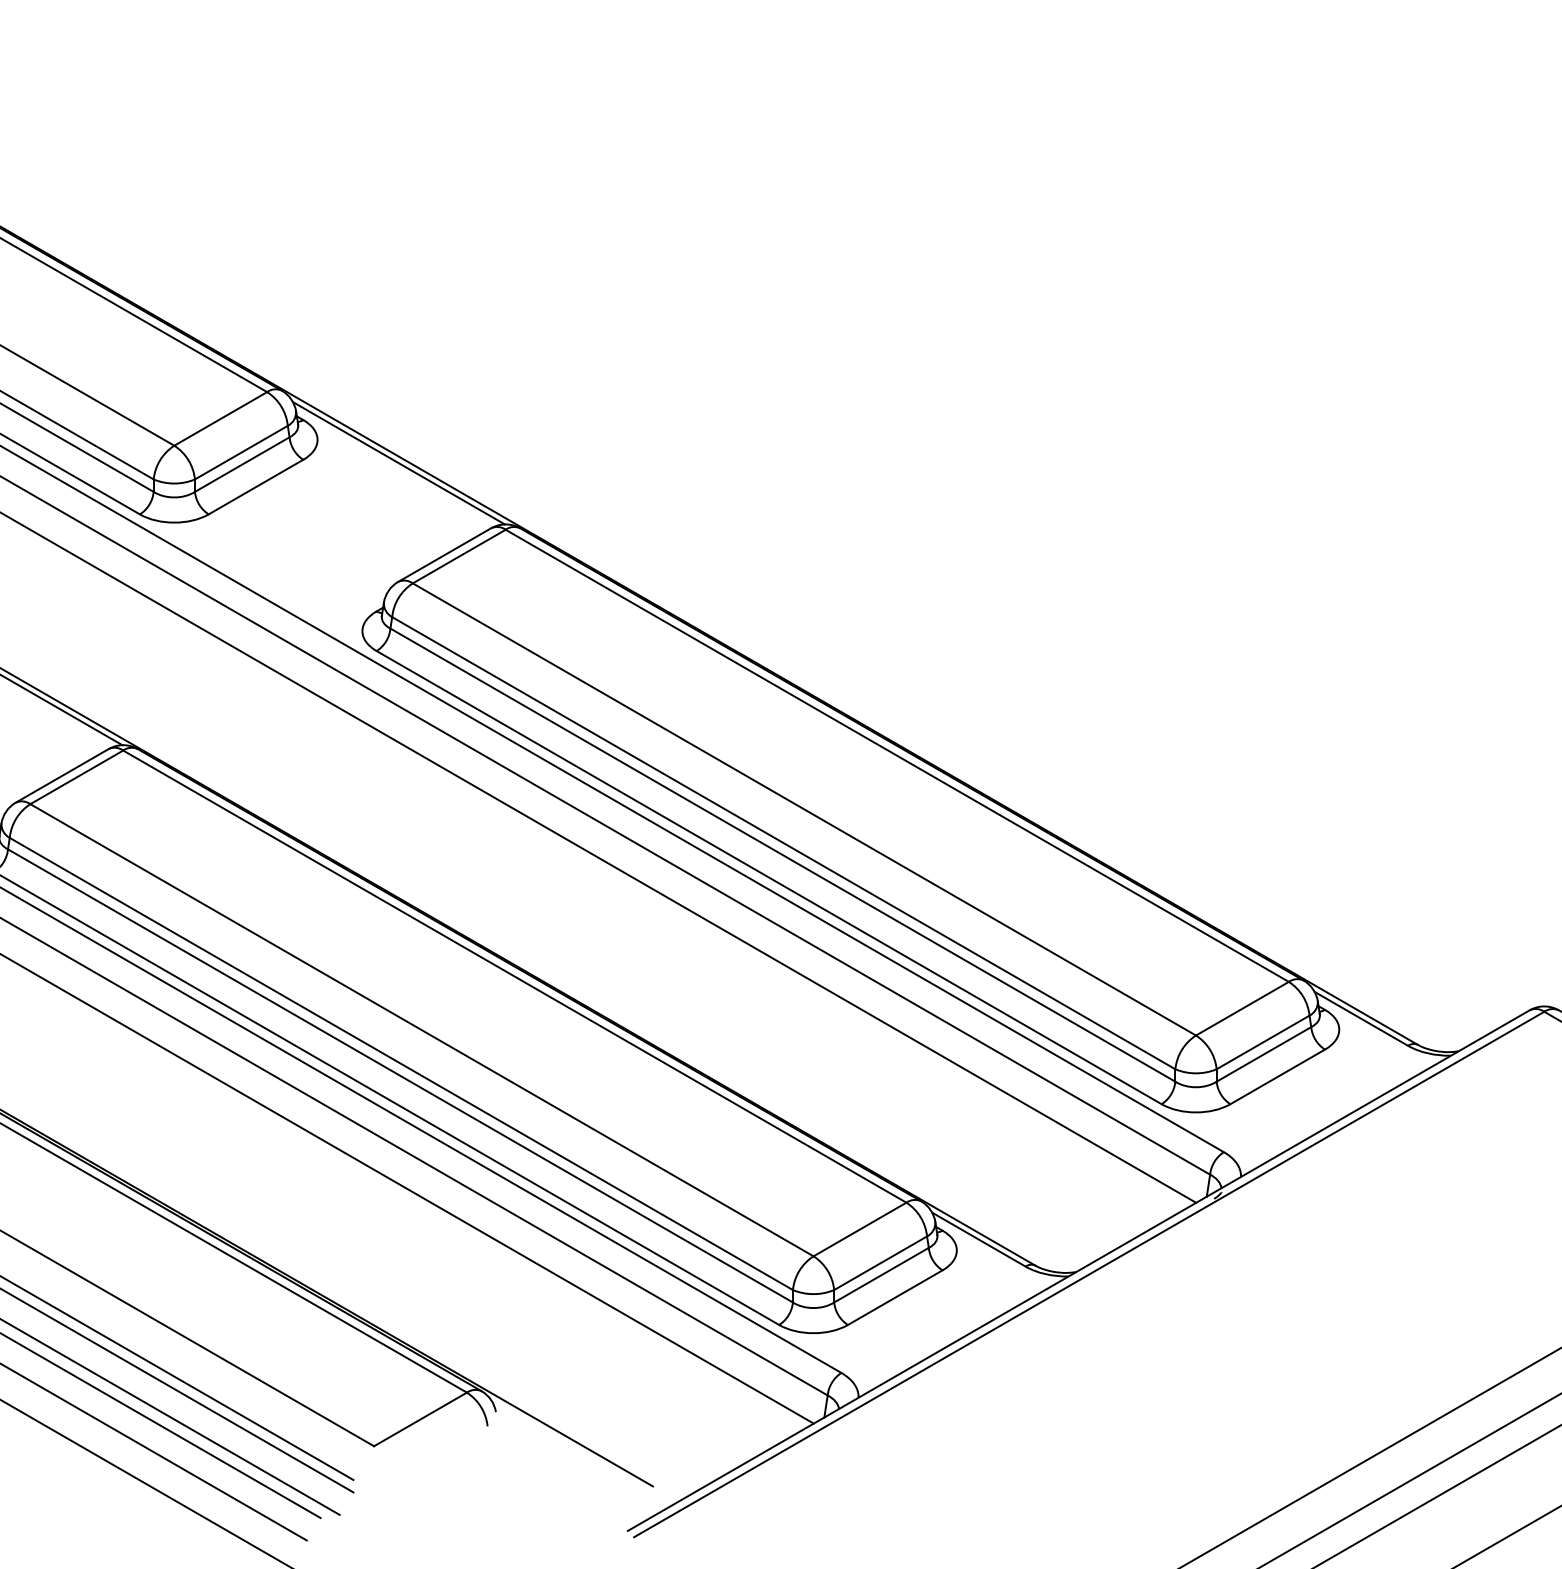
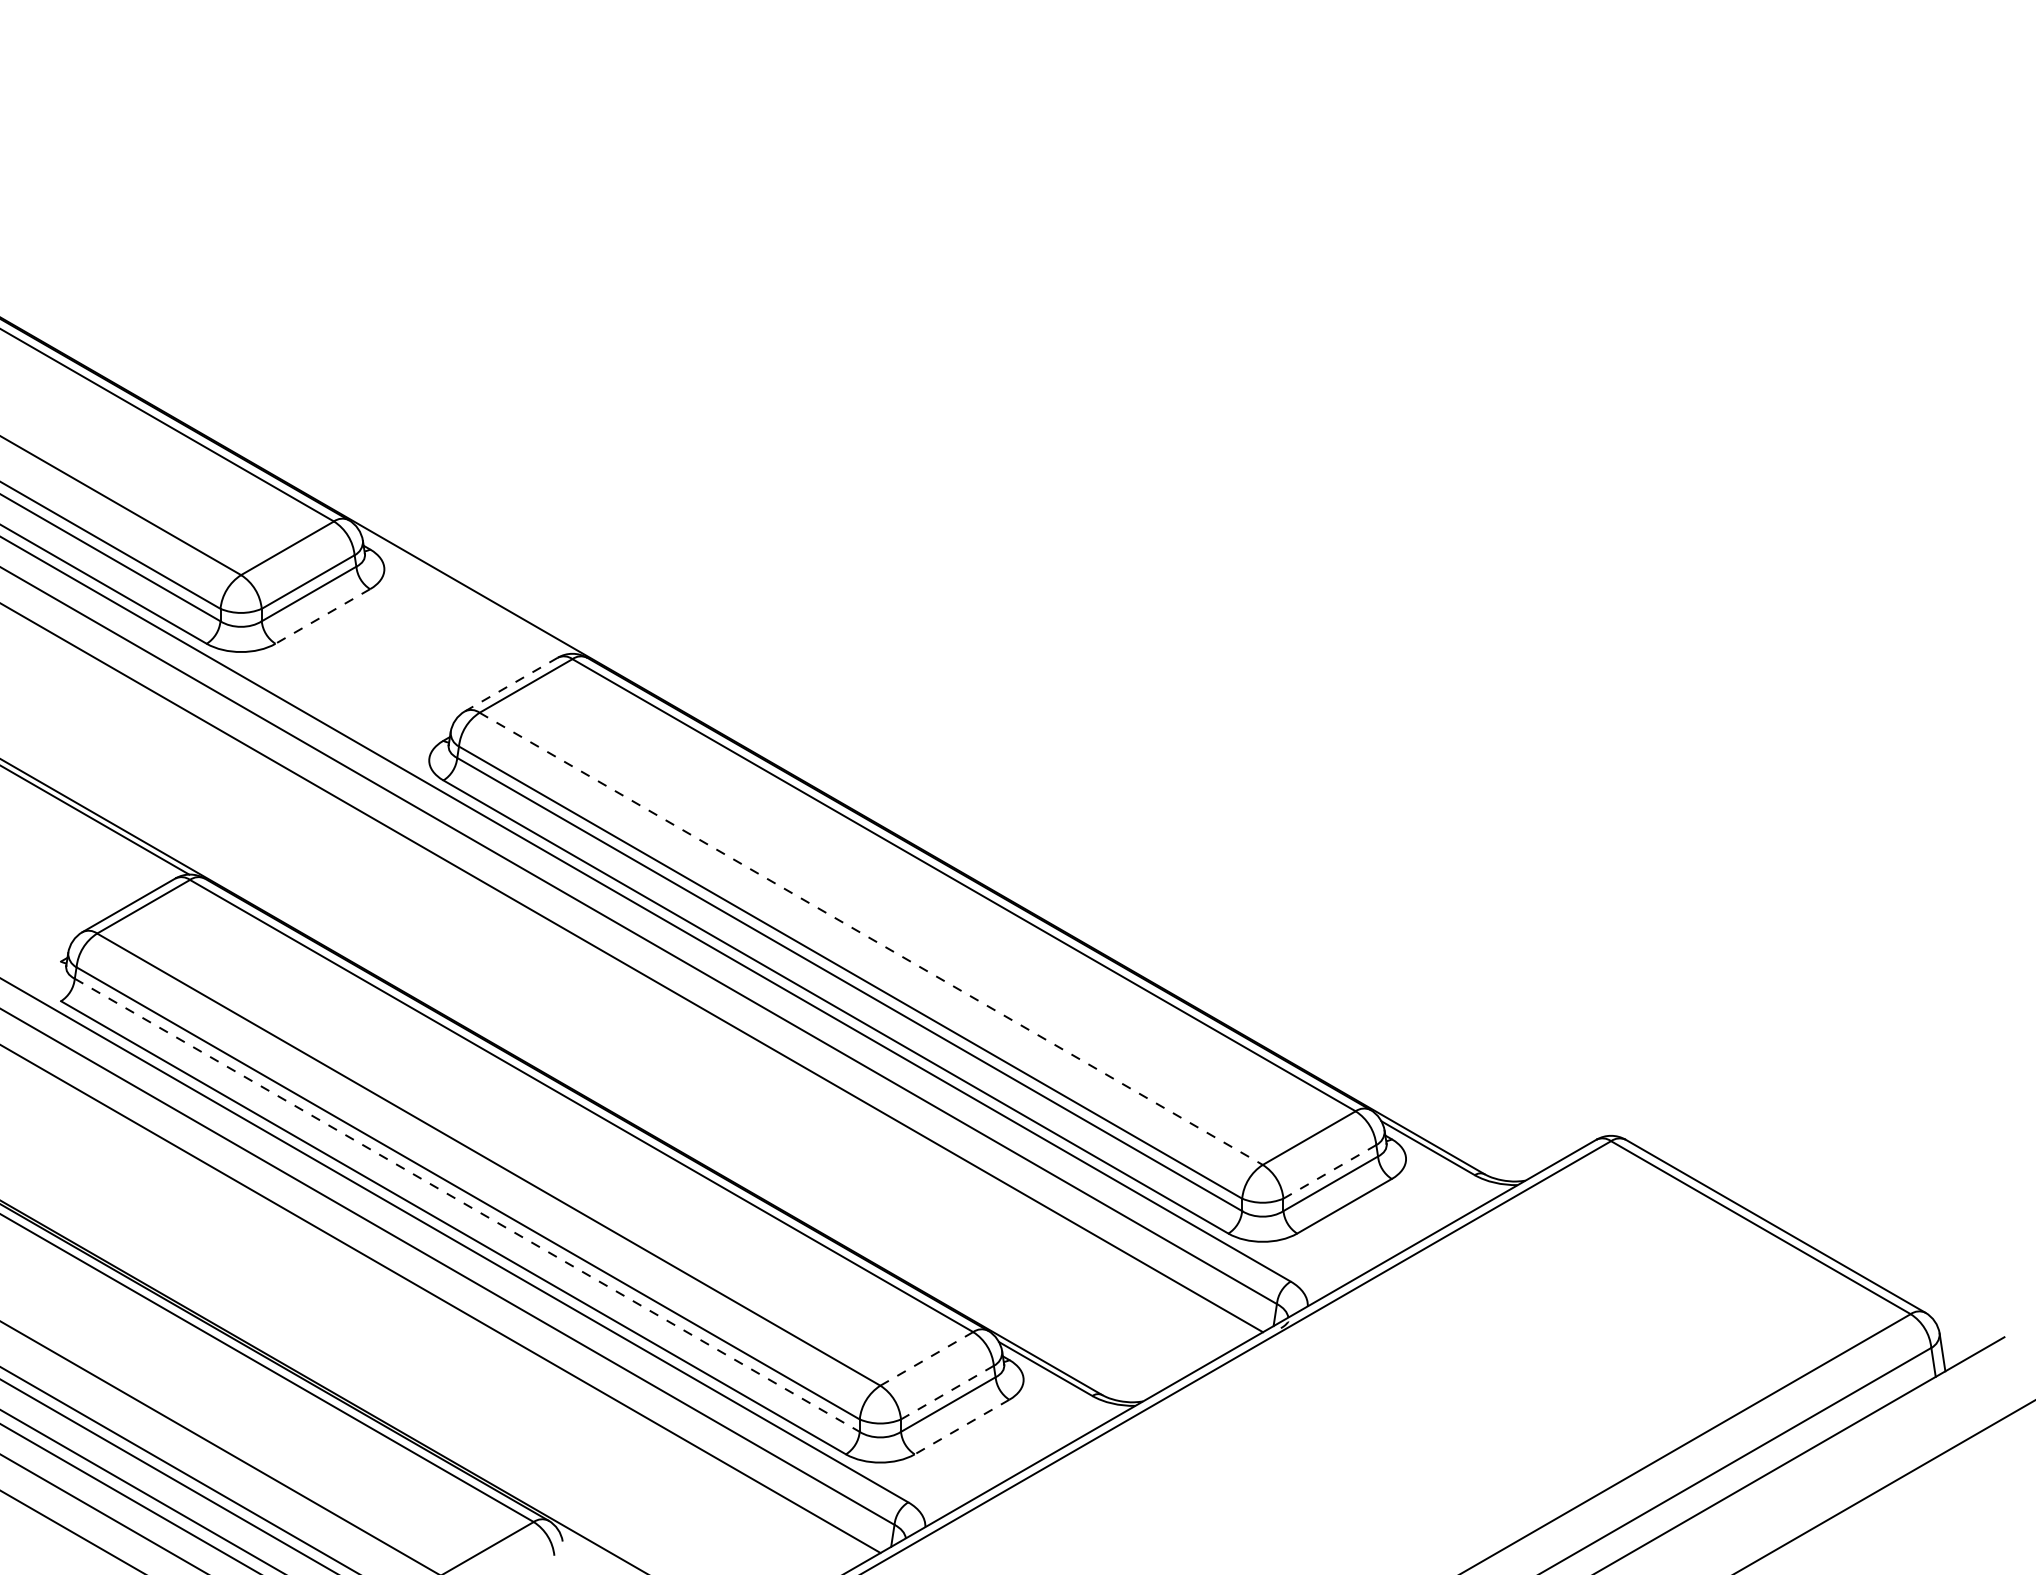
line: (398, 463) -> (465, 592), removed
line: (255, 487) -> (322, 616), solid -> dashed
line: (444, 555) -> (511, 684), solid -> dashed
line: (804, 810) -> (871, 939), solid -> dashed
line: (1262, 1042) -> (1329, 1171), solid -> dashed
line: (400, 1076) -> (467, 1205), solid -> dashed
line: (859, 1229) -> (926, 1358), solid -> dashed
line: (880, 1263) -> (947, 1392), solid -> dashed
line: (895, 1298) -> (962, 1427), solid -> dashed

